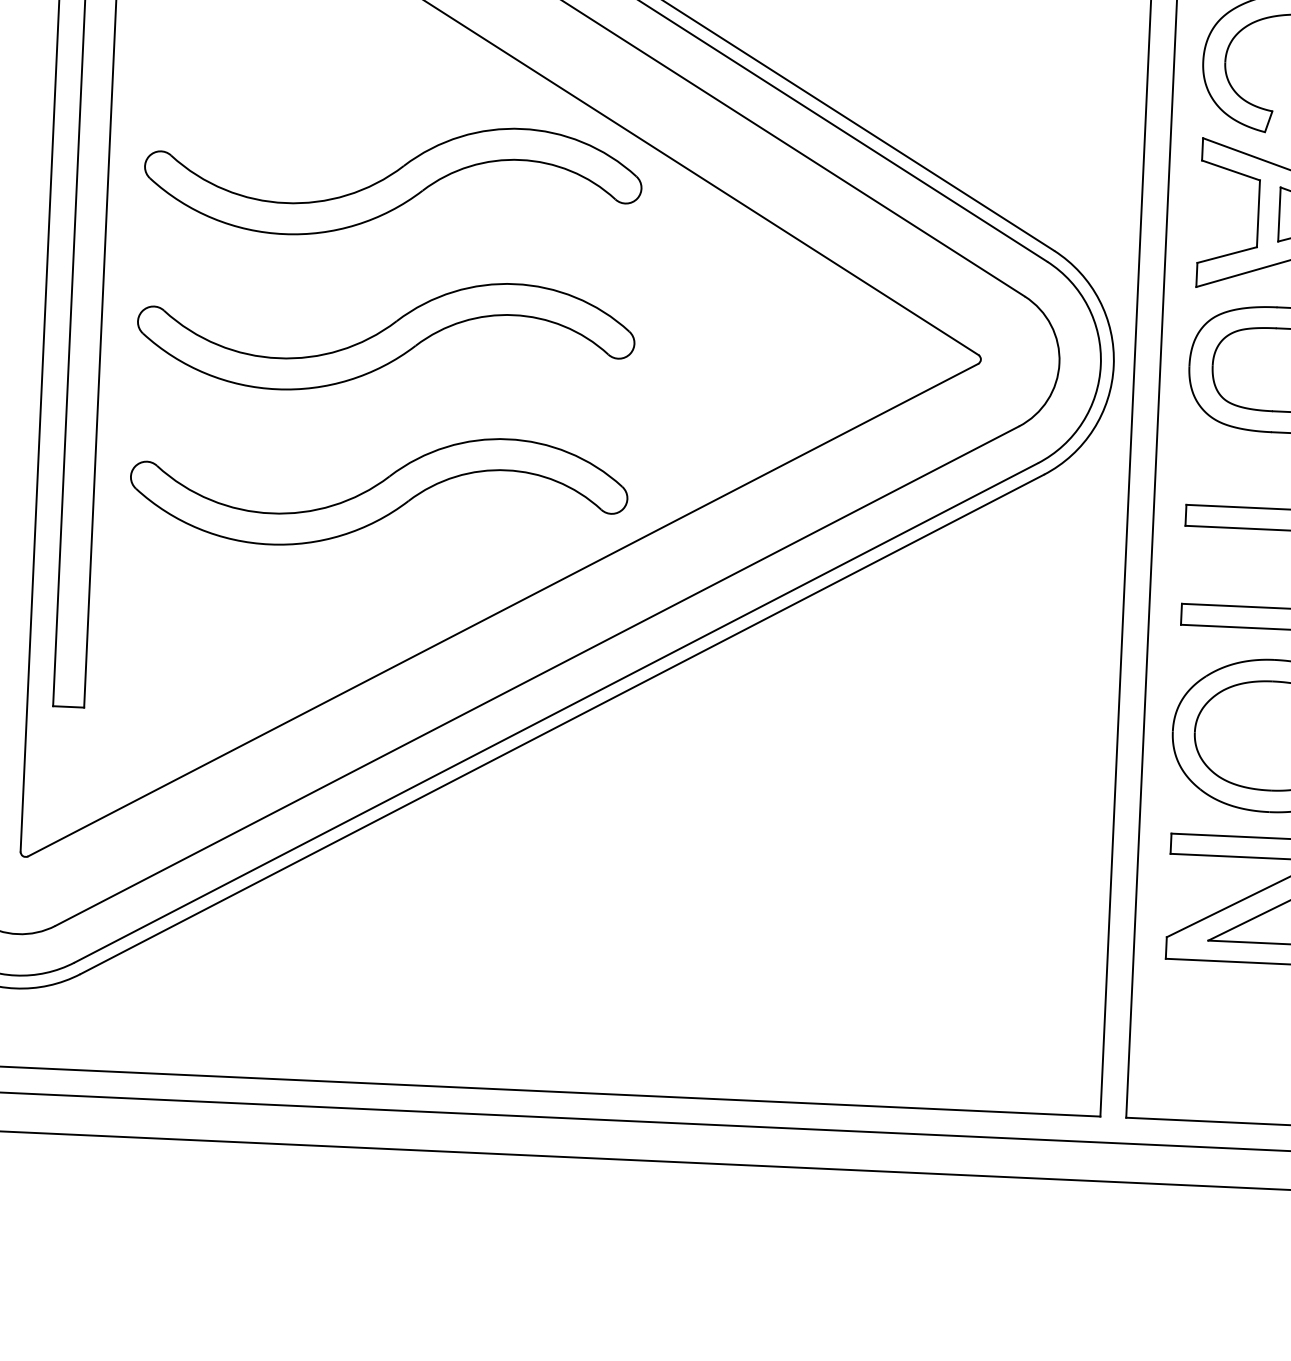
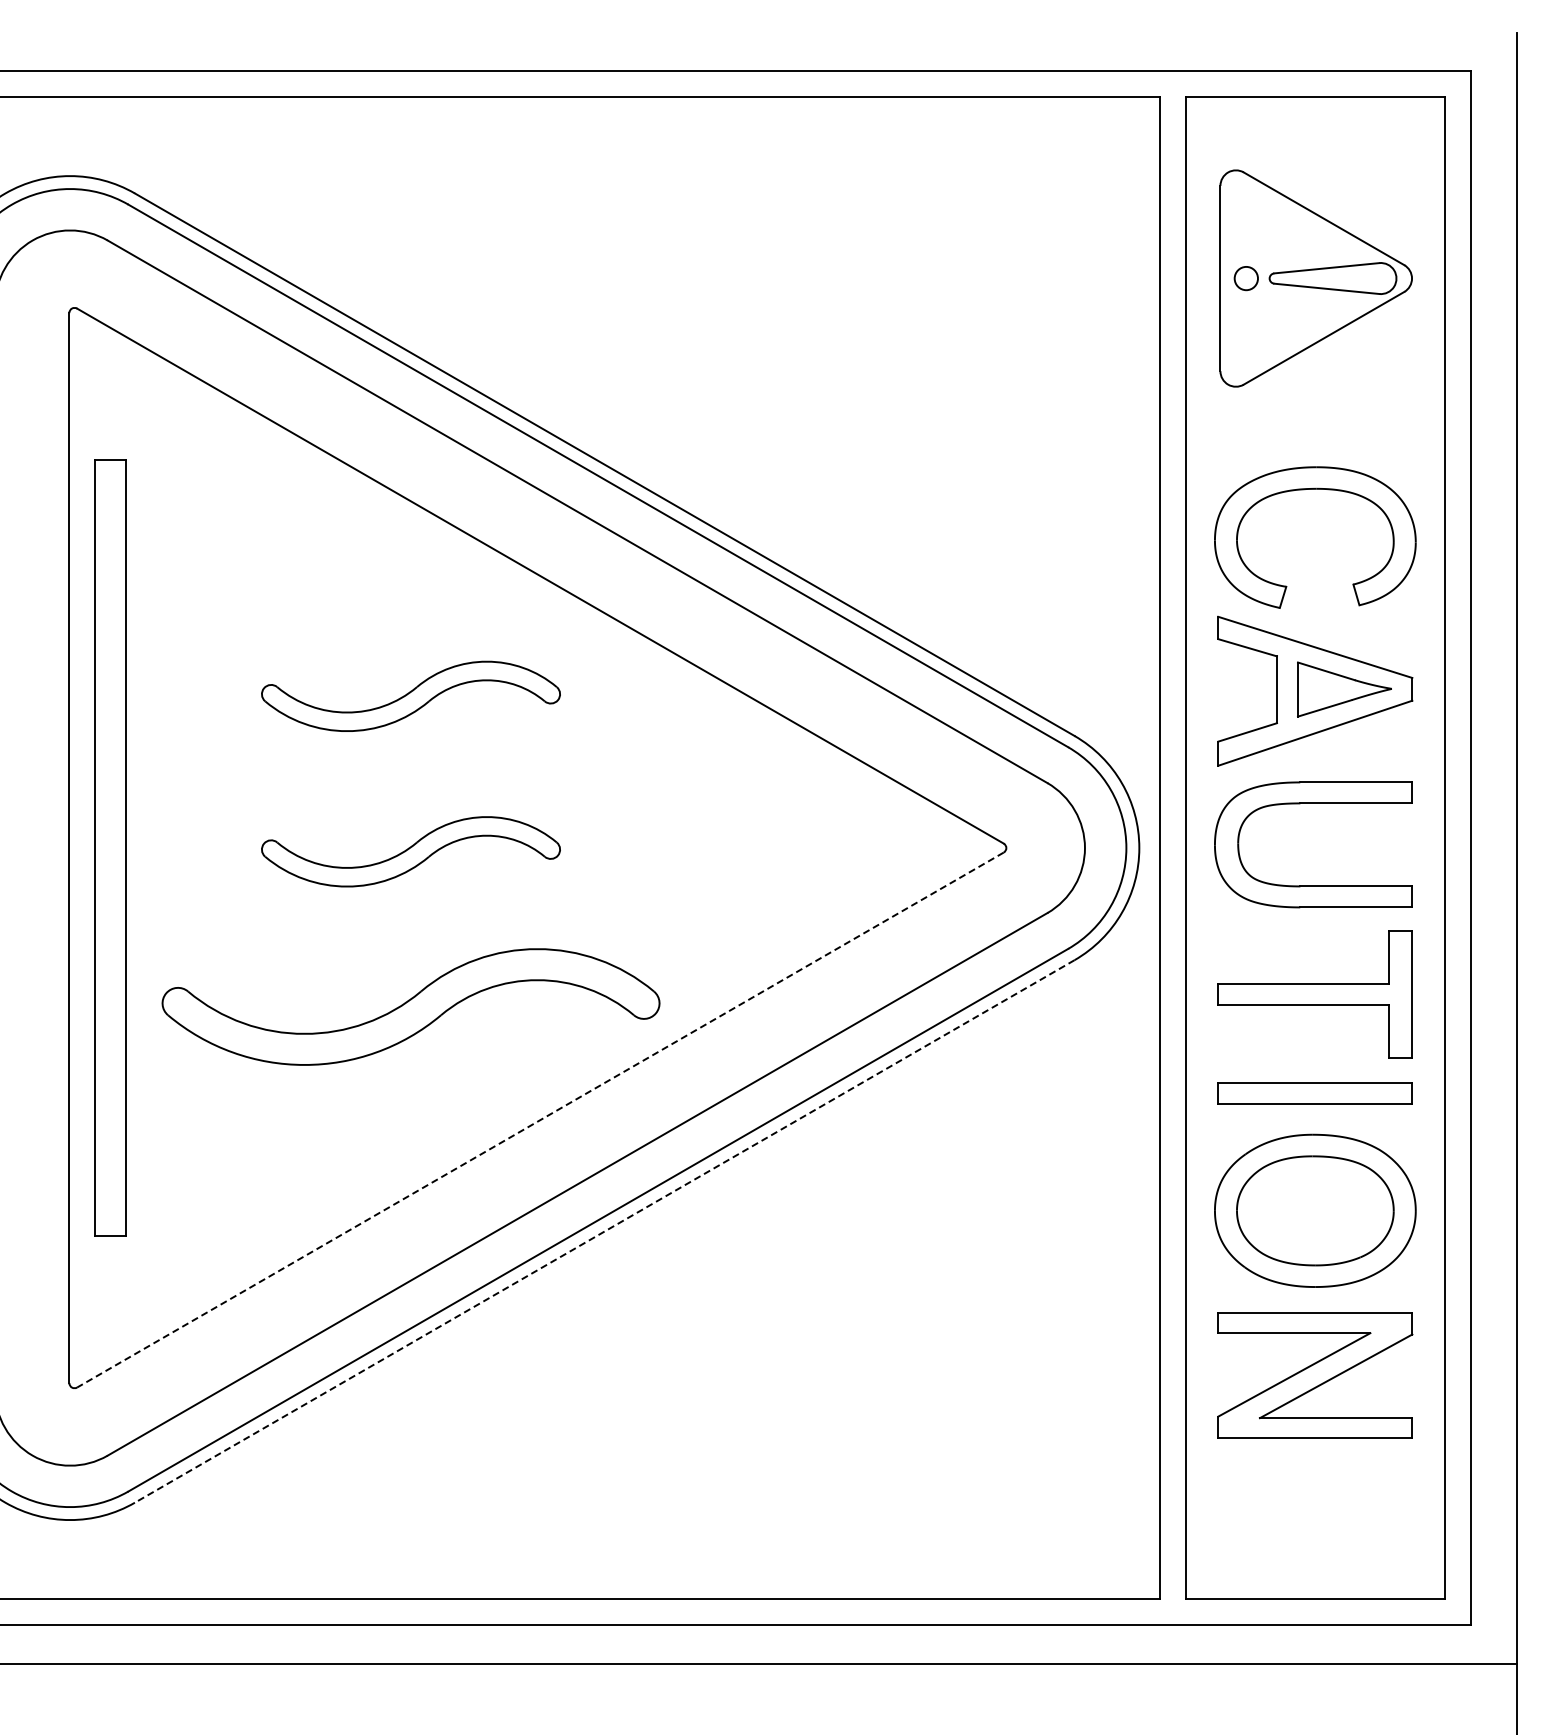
part: (392, 181) -> (410, 696), size x0.6
part: (385, 336) -> (410, 851), size x0.6
line: (503, 610) -> (540, 1120), solid -> dashed
line: (562, 724) -> (604, 1231), solid -> dashed

